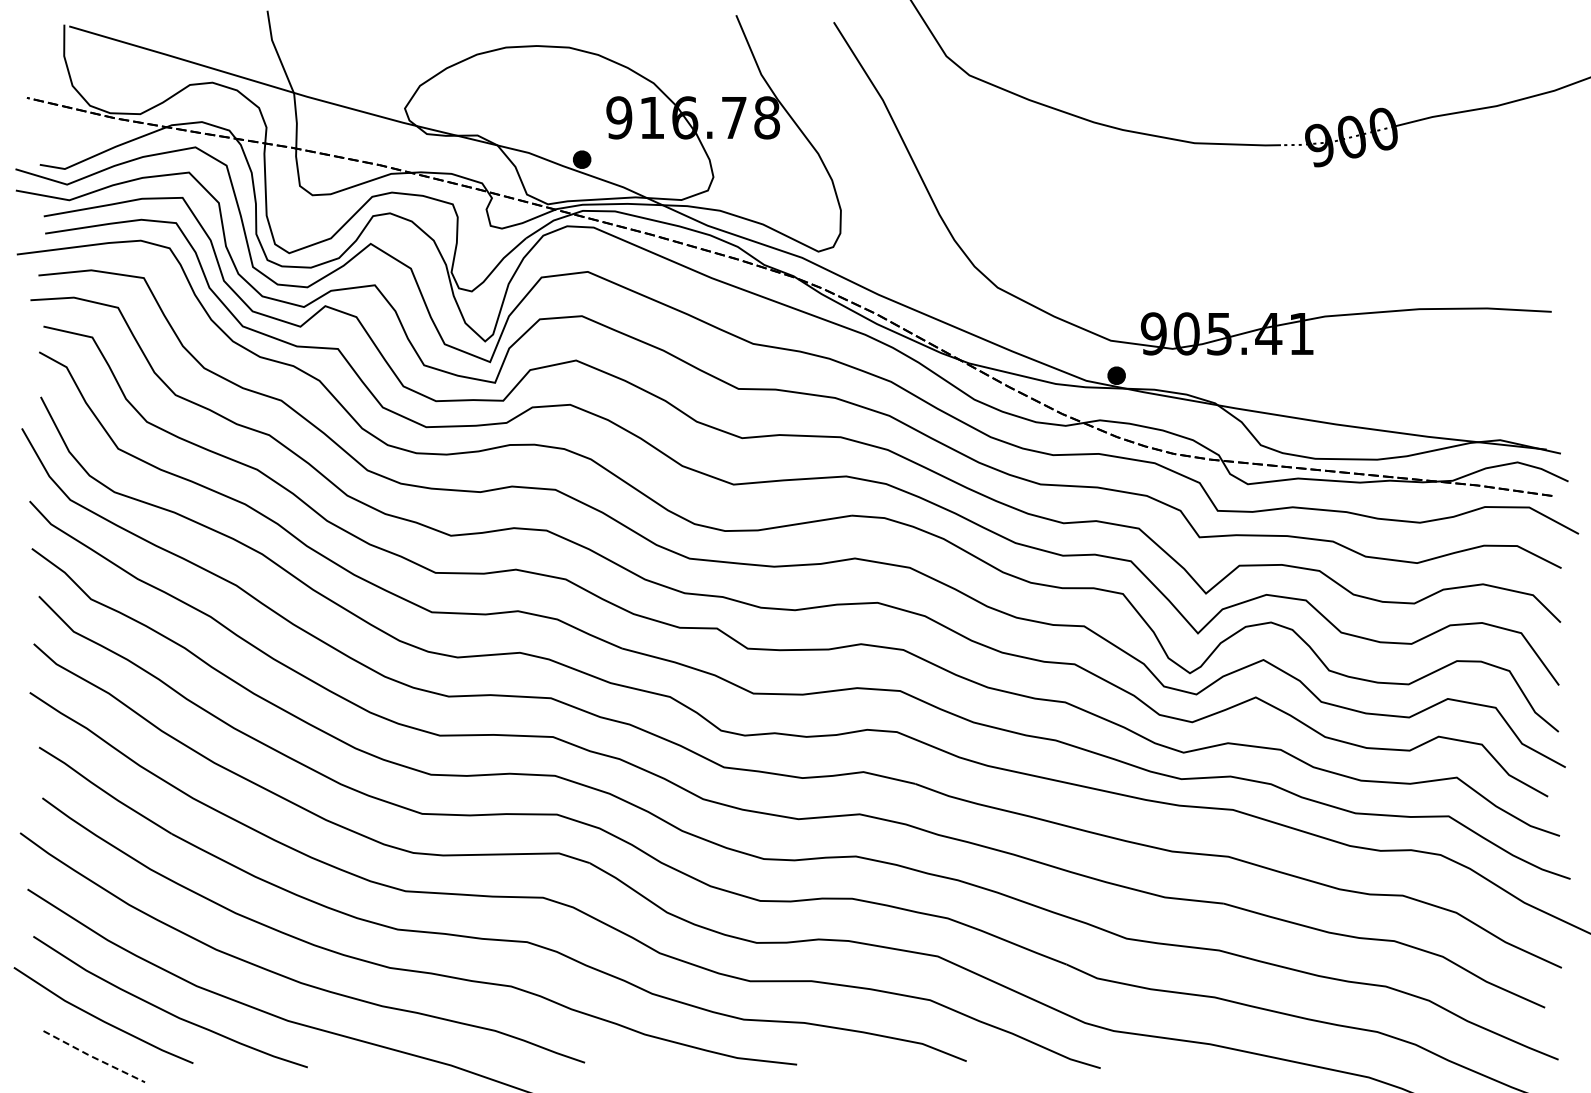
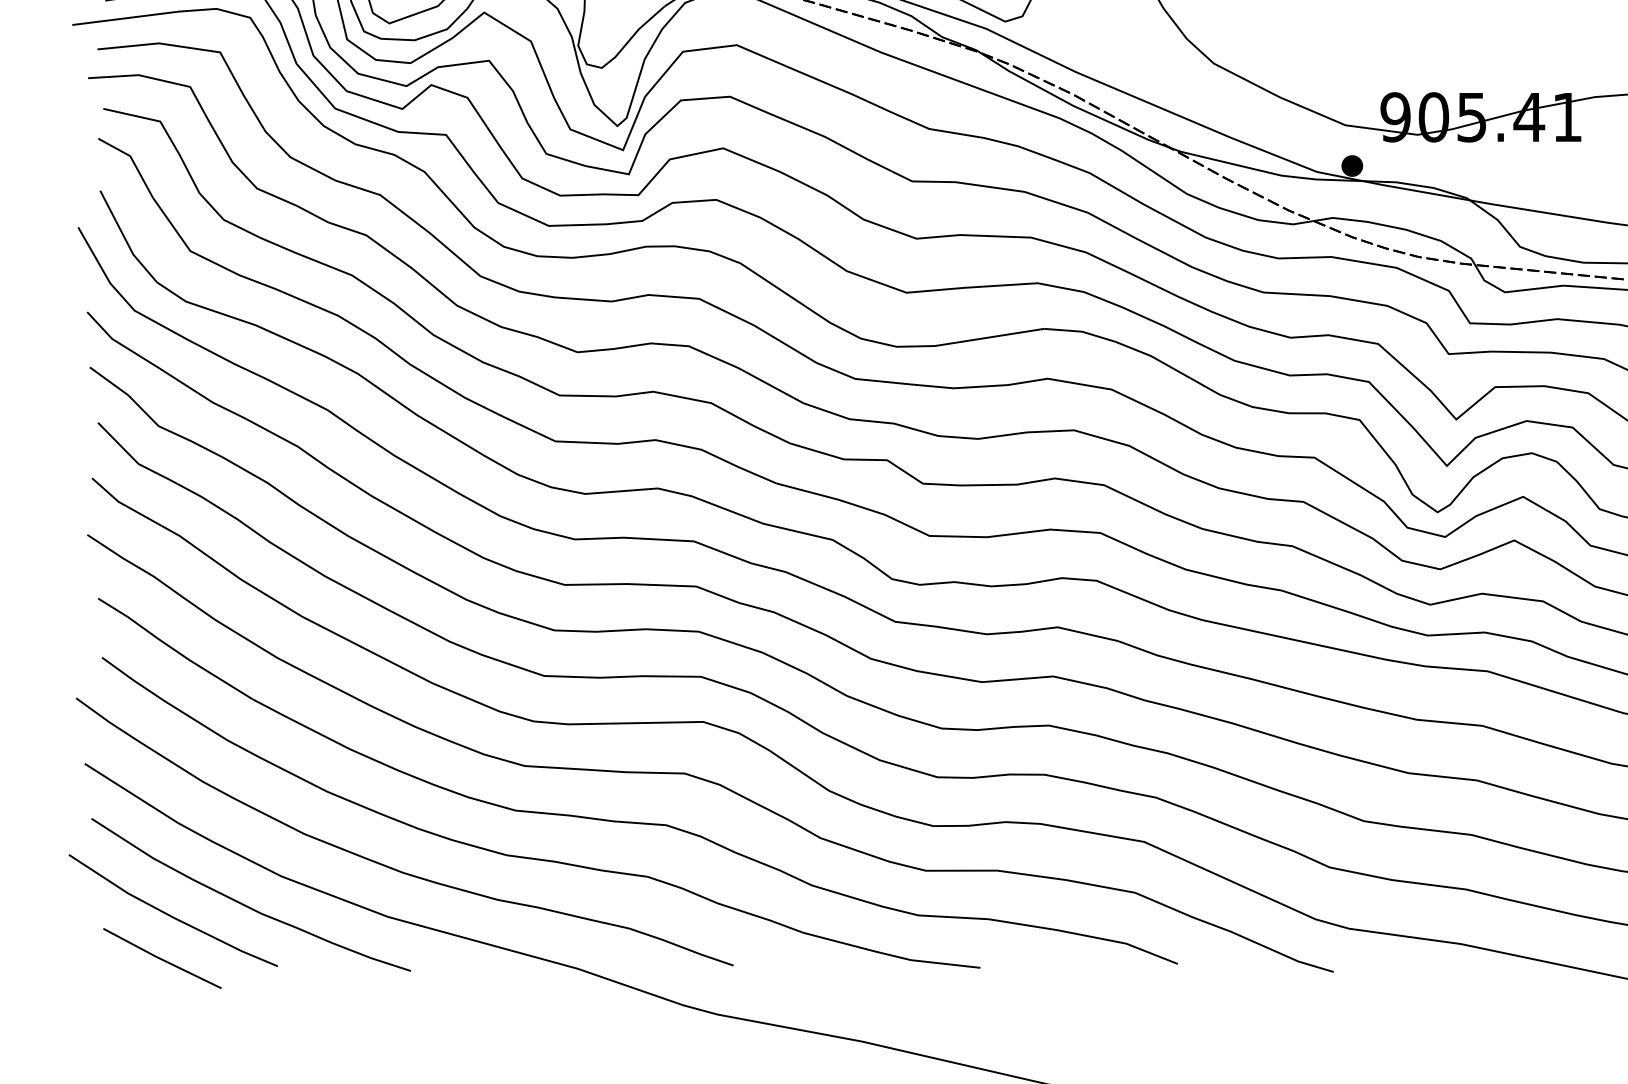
line: (93, 1057) -> (161, 959), dashed -> solid

